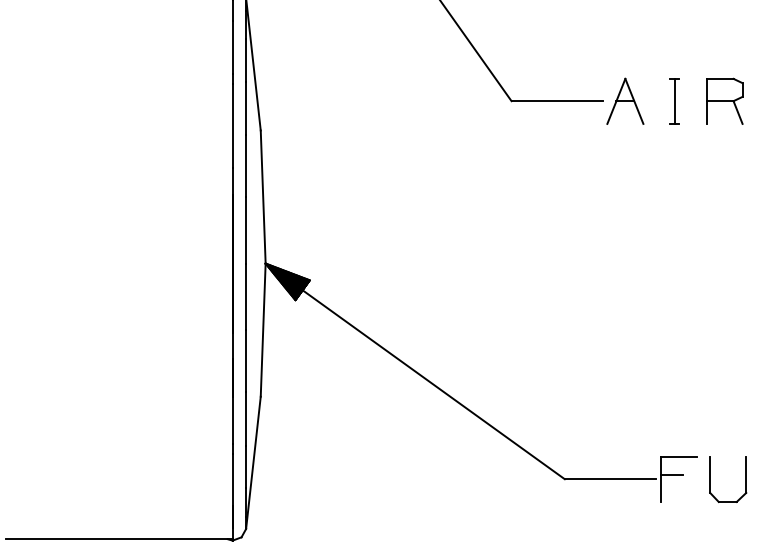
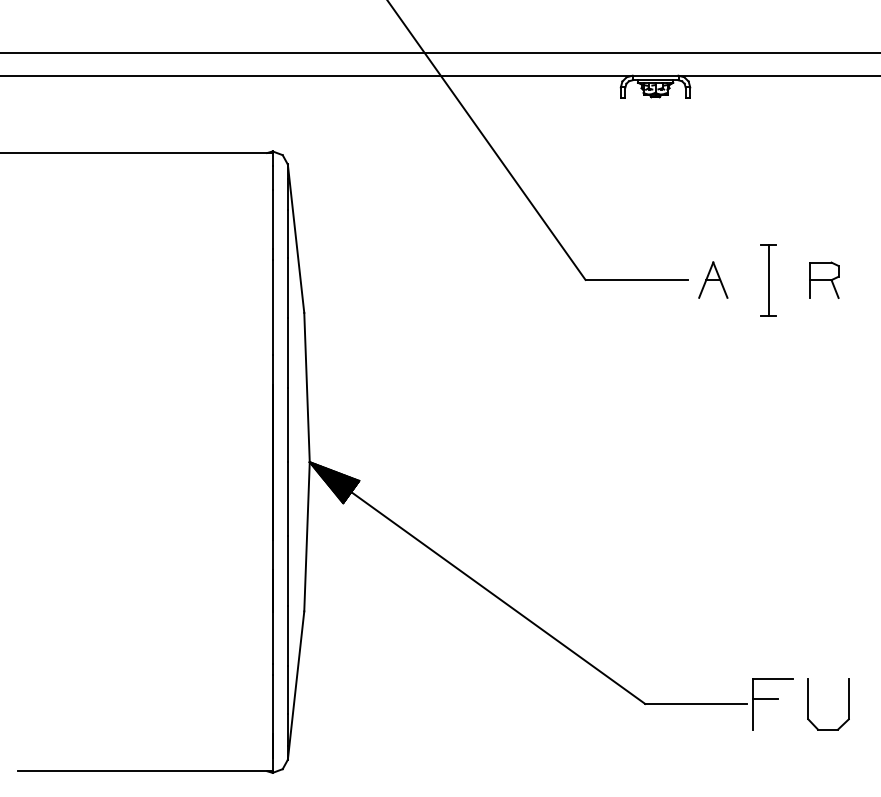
part: (625, 100) -> (713, 279), size x0.7
part: (674, 100) -> (768, 279), size x1.4
part: (724, 101) -> (824, 280), size x0.7

